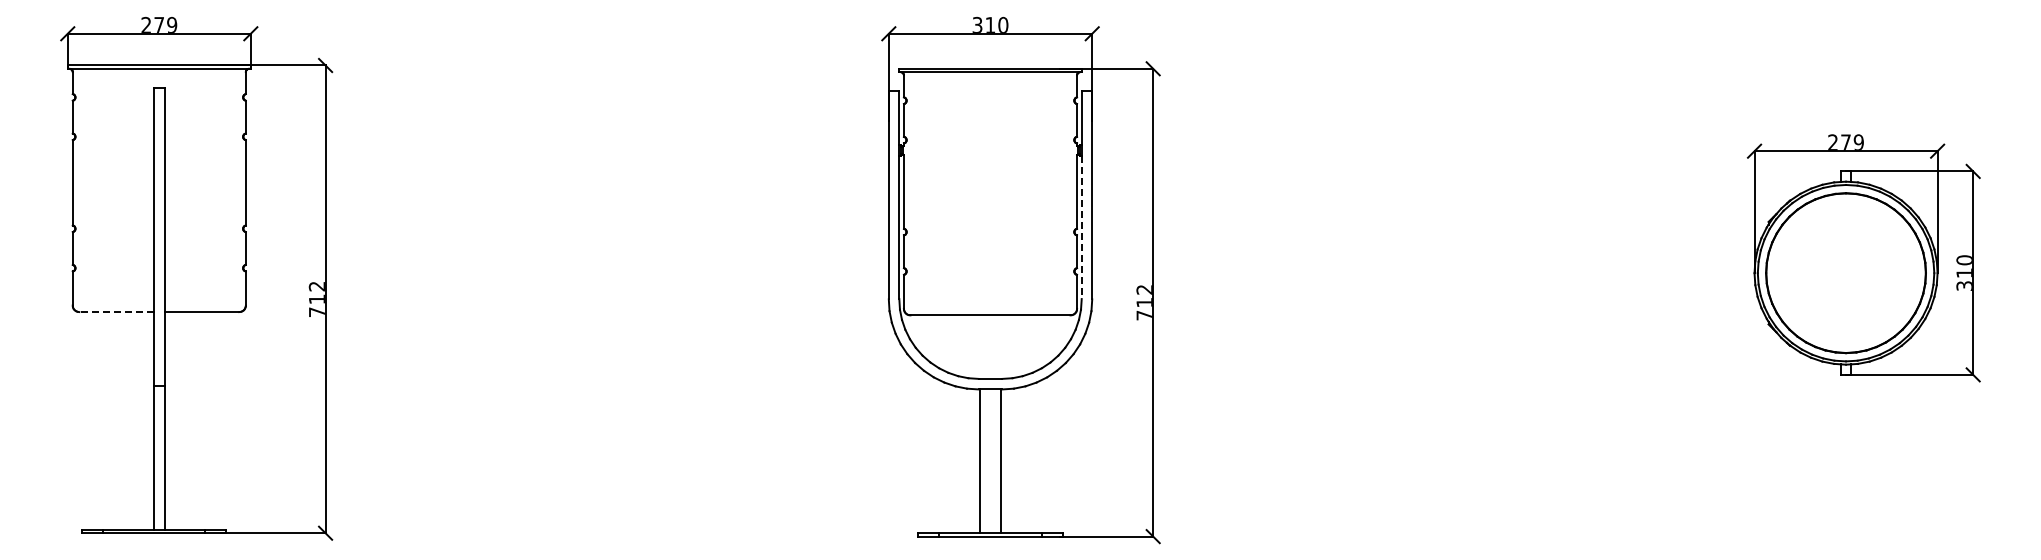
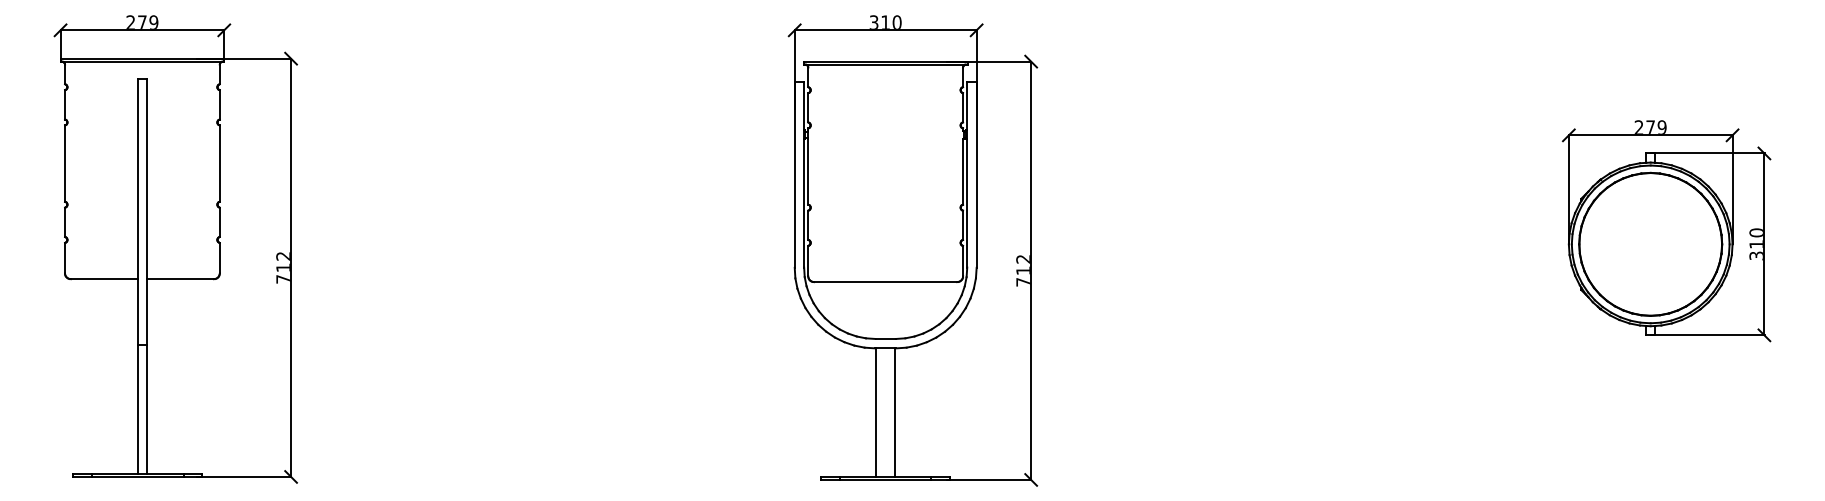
line: (1081, 227) -> (967, 203), dashed -> solid
line: (116, 312) -> (104, 279), dashed -> solid

